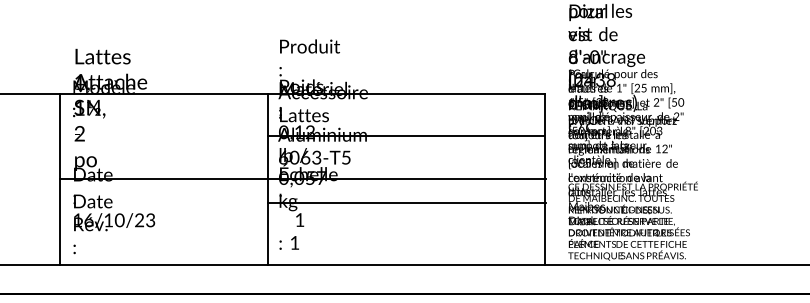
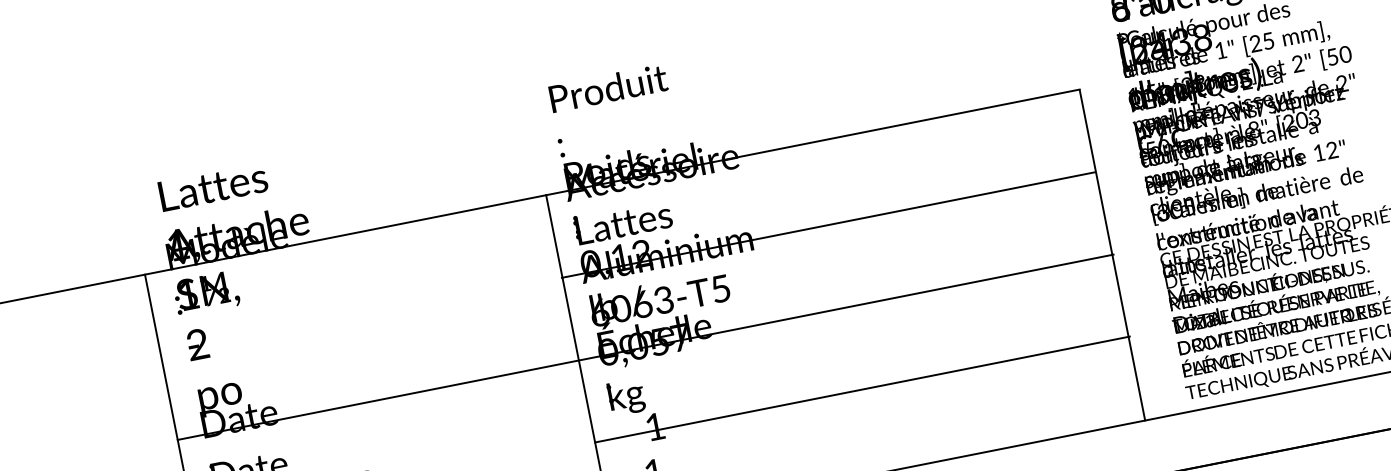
line: (406, 202) -> (861, 388), moved

